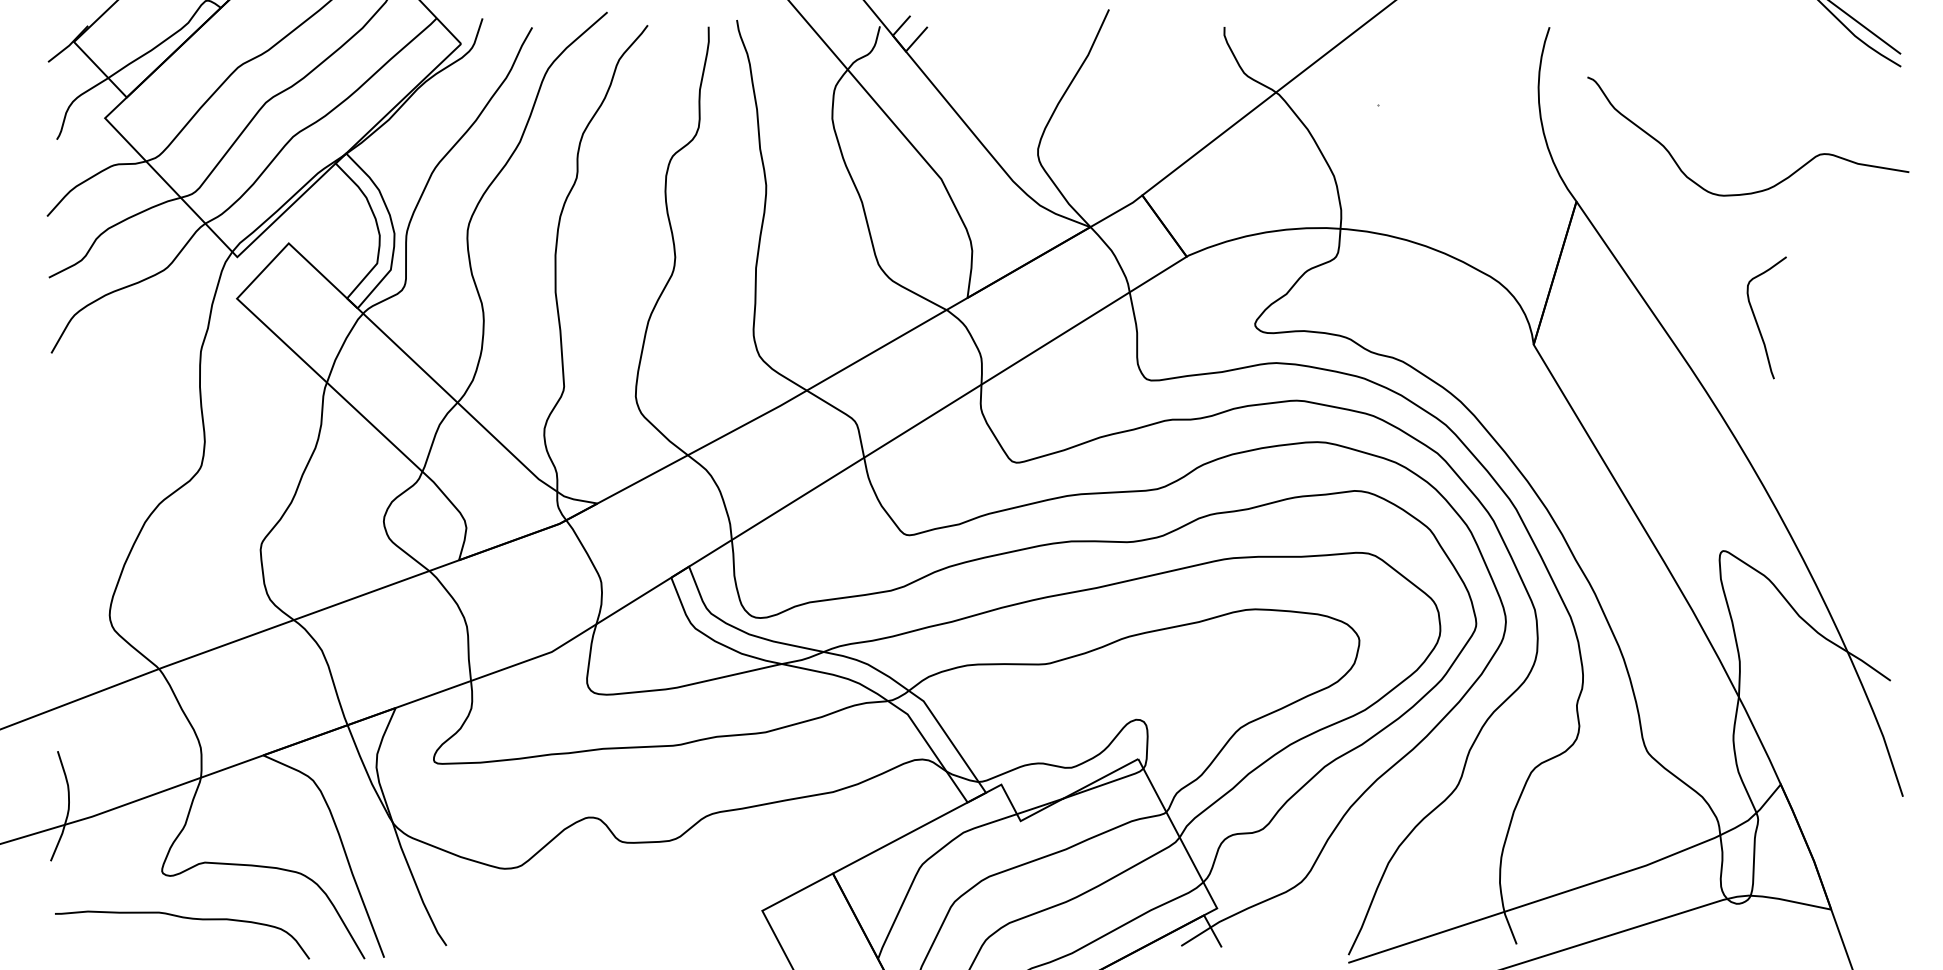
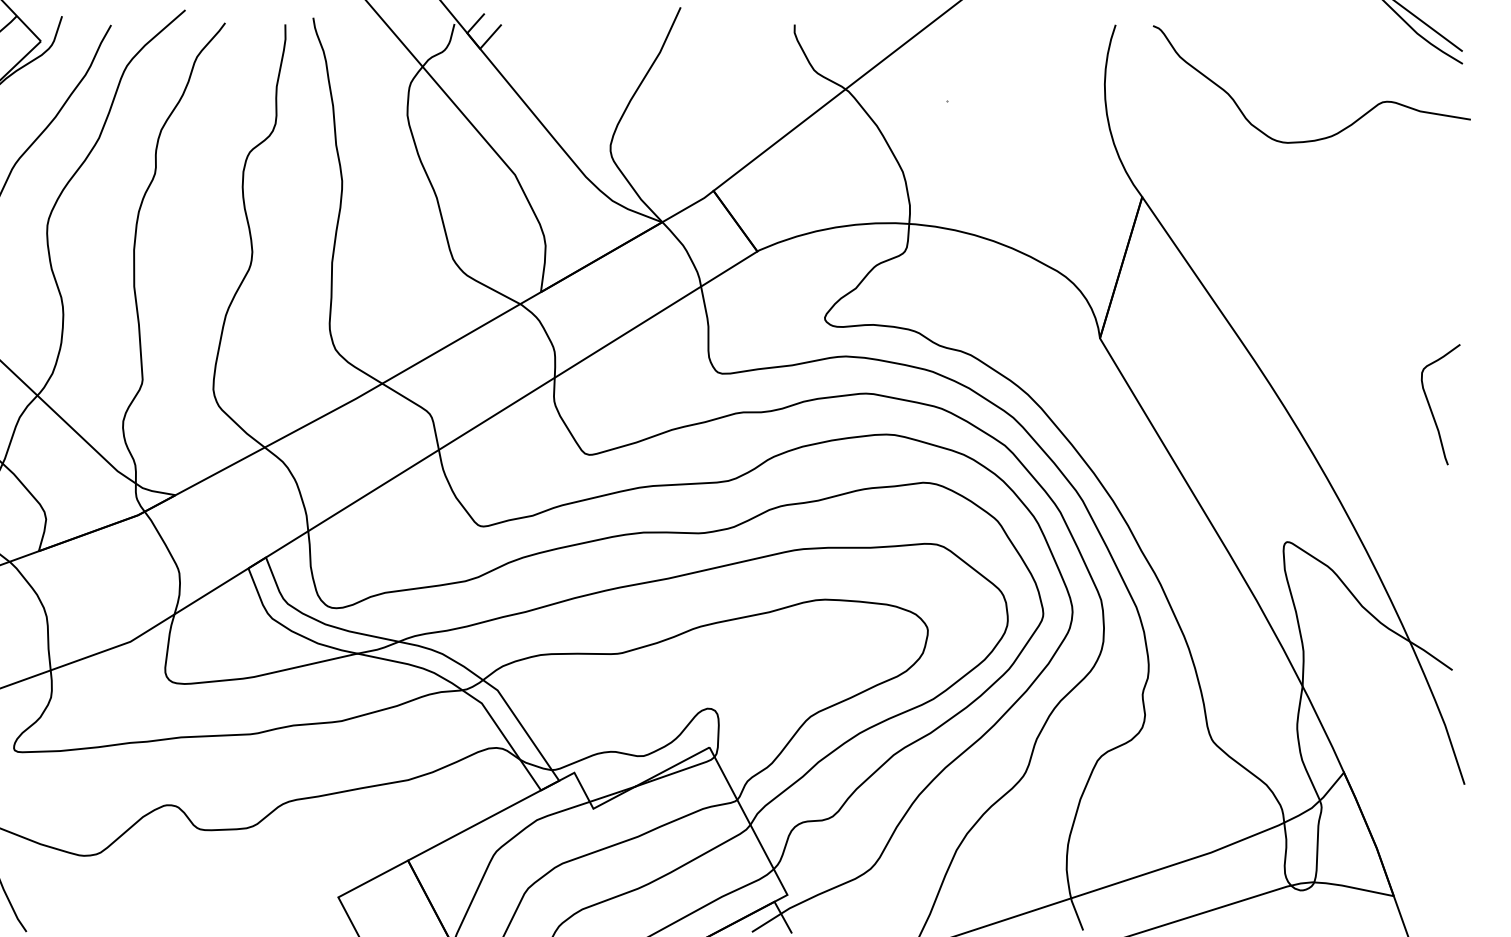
curve: (1779, 181) -> (1342, 128), moved
curve: (1757, 321) -> (1431, 408), moved

